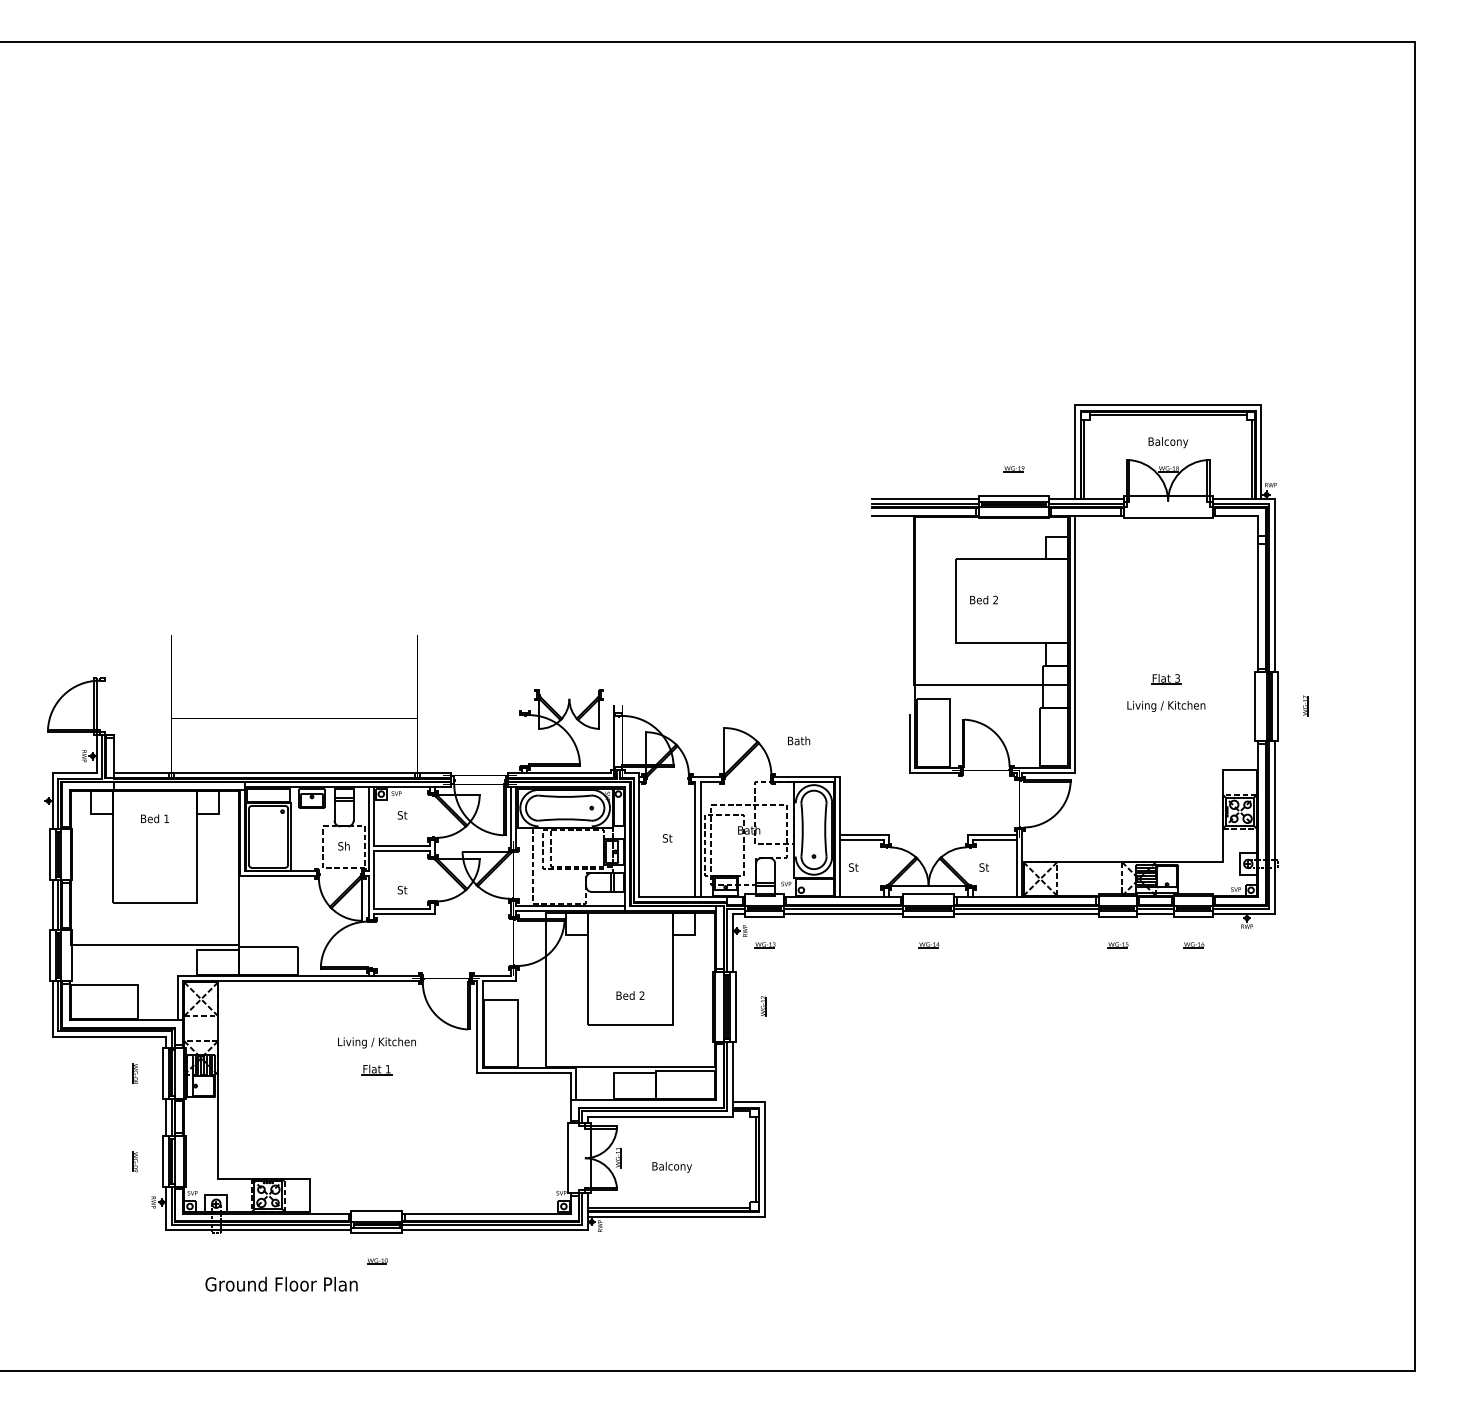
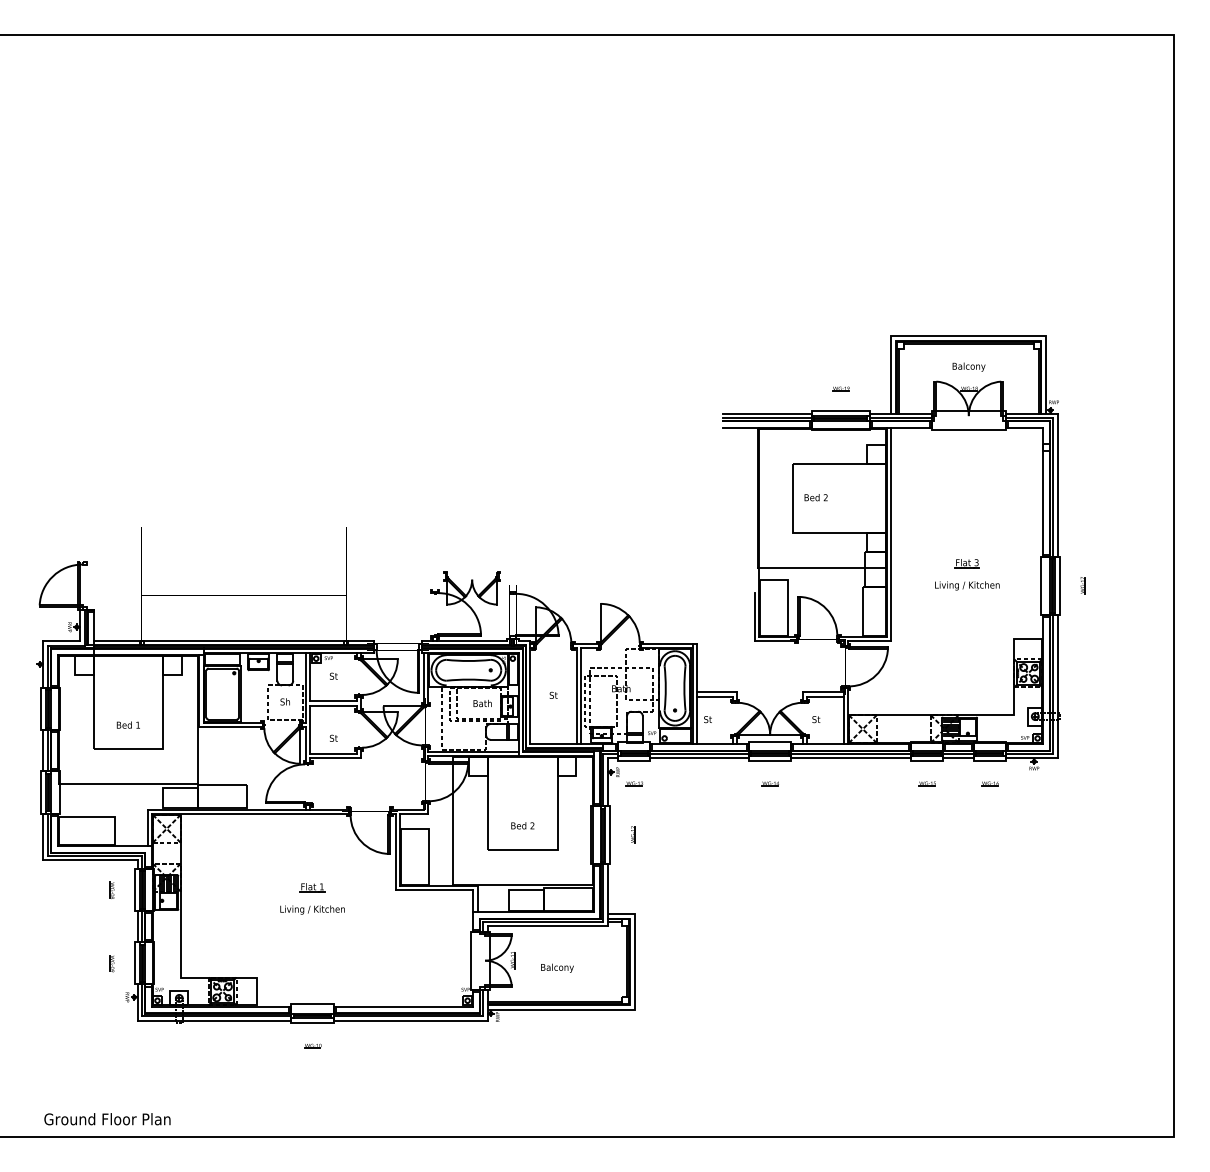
text: (798, 740) -> (482, 703), moved
text: (153, 818) -> (127, 724), moved
text: (376, 1042) -> (312, 909), moved
text: (281, 1284) -> (107, 1119), moved

